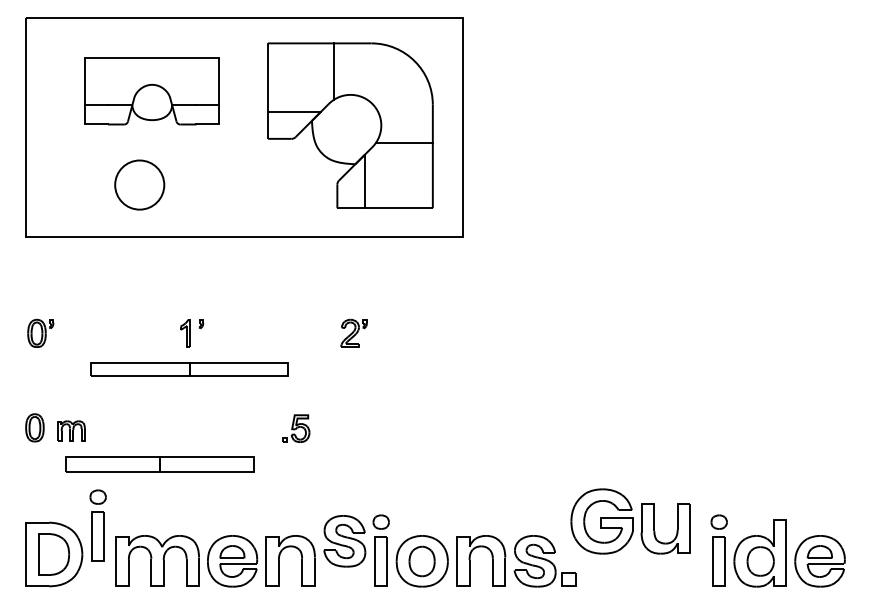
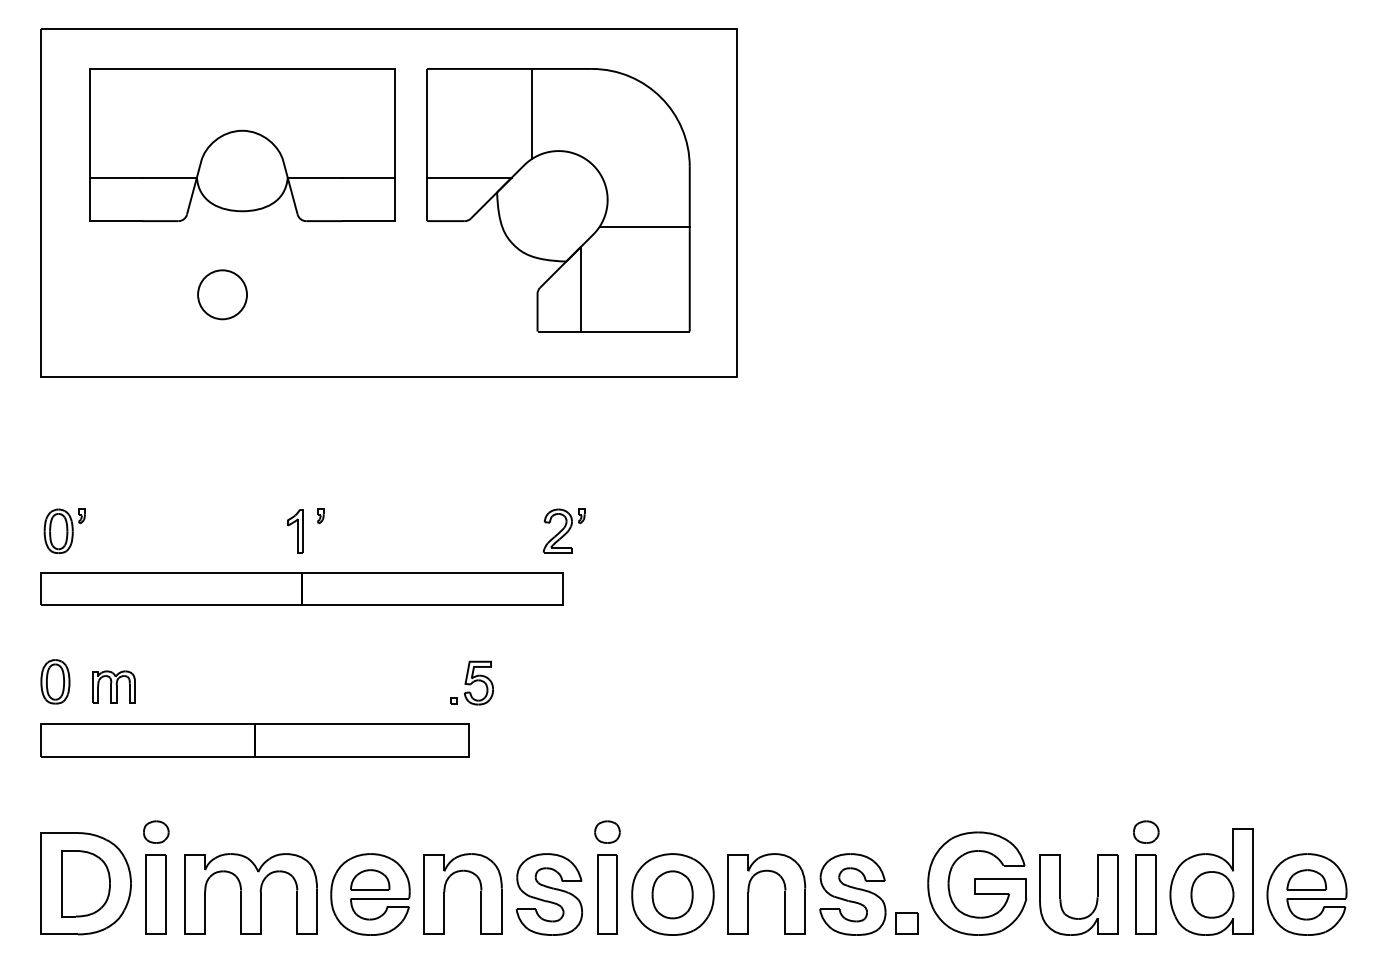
part: (152, 90) -> (242, 144), size x1.43
circle: (139, 184) -> (222, 293), size x0.62
part: (189, 369) -> (301, 588), size x1.67
part: (160, 464) -> (255, 740), size x1.43
part: (630, 521) -> (1022, 883), moved
part: (97, 525) -> (155, 877), moved
part: (344, 541) -> (548, 894), moved

